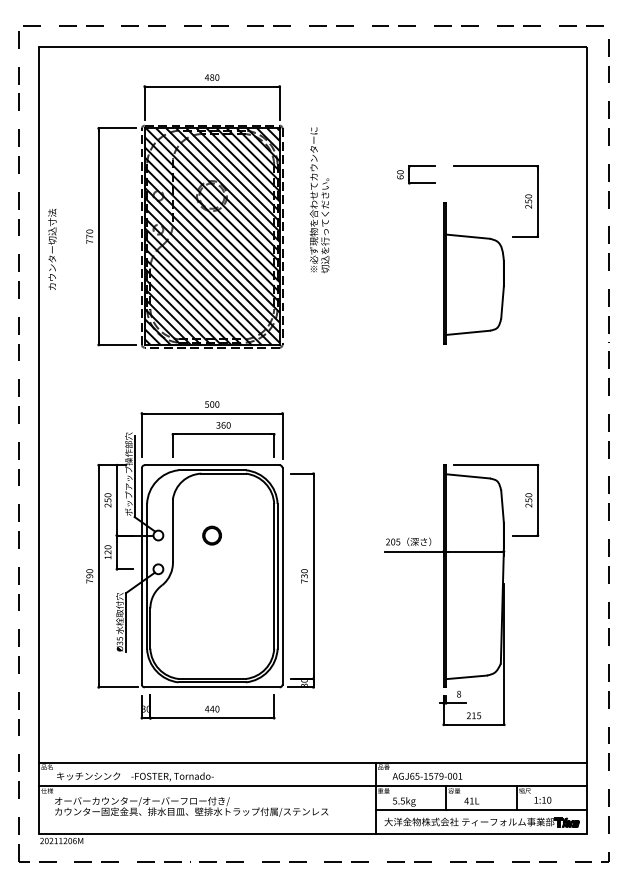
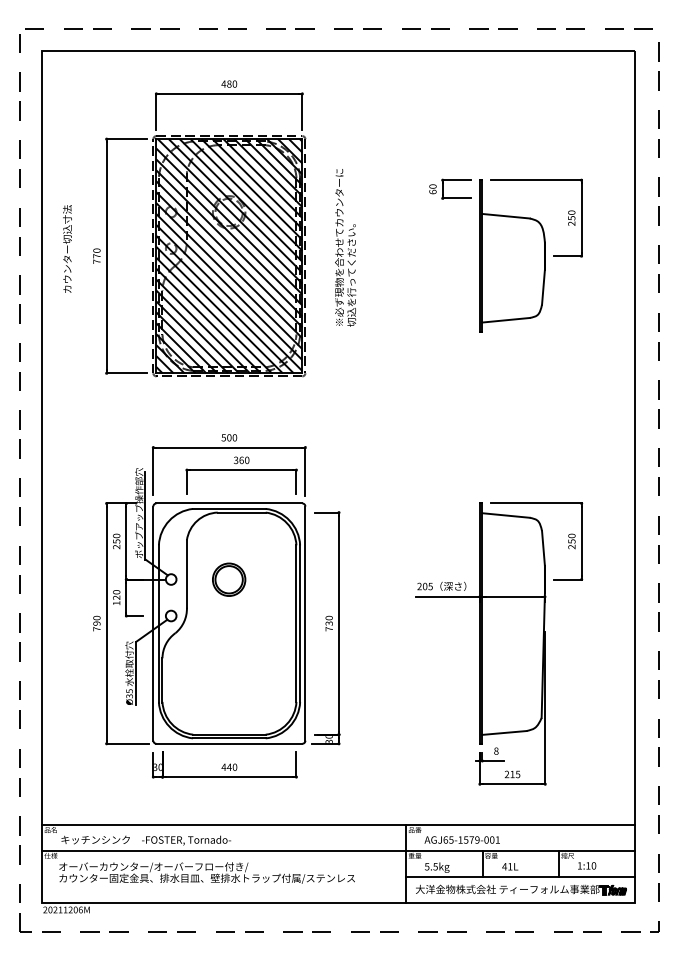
text: (319, 199) -> (345, 247), moved
text: (52, 248) -> (67, 248), moved
part: (473, 272) -> (512, 255), moved
part: (212, 535) -> (229, 579), size x1.67

